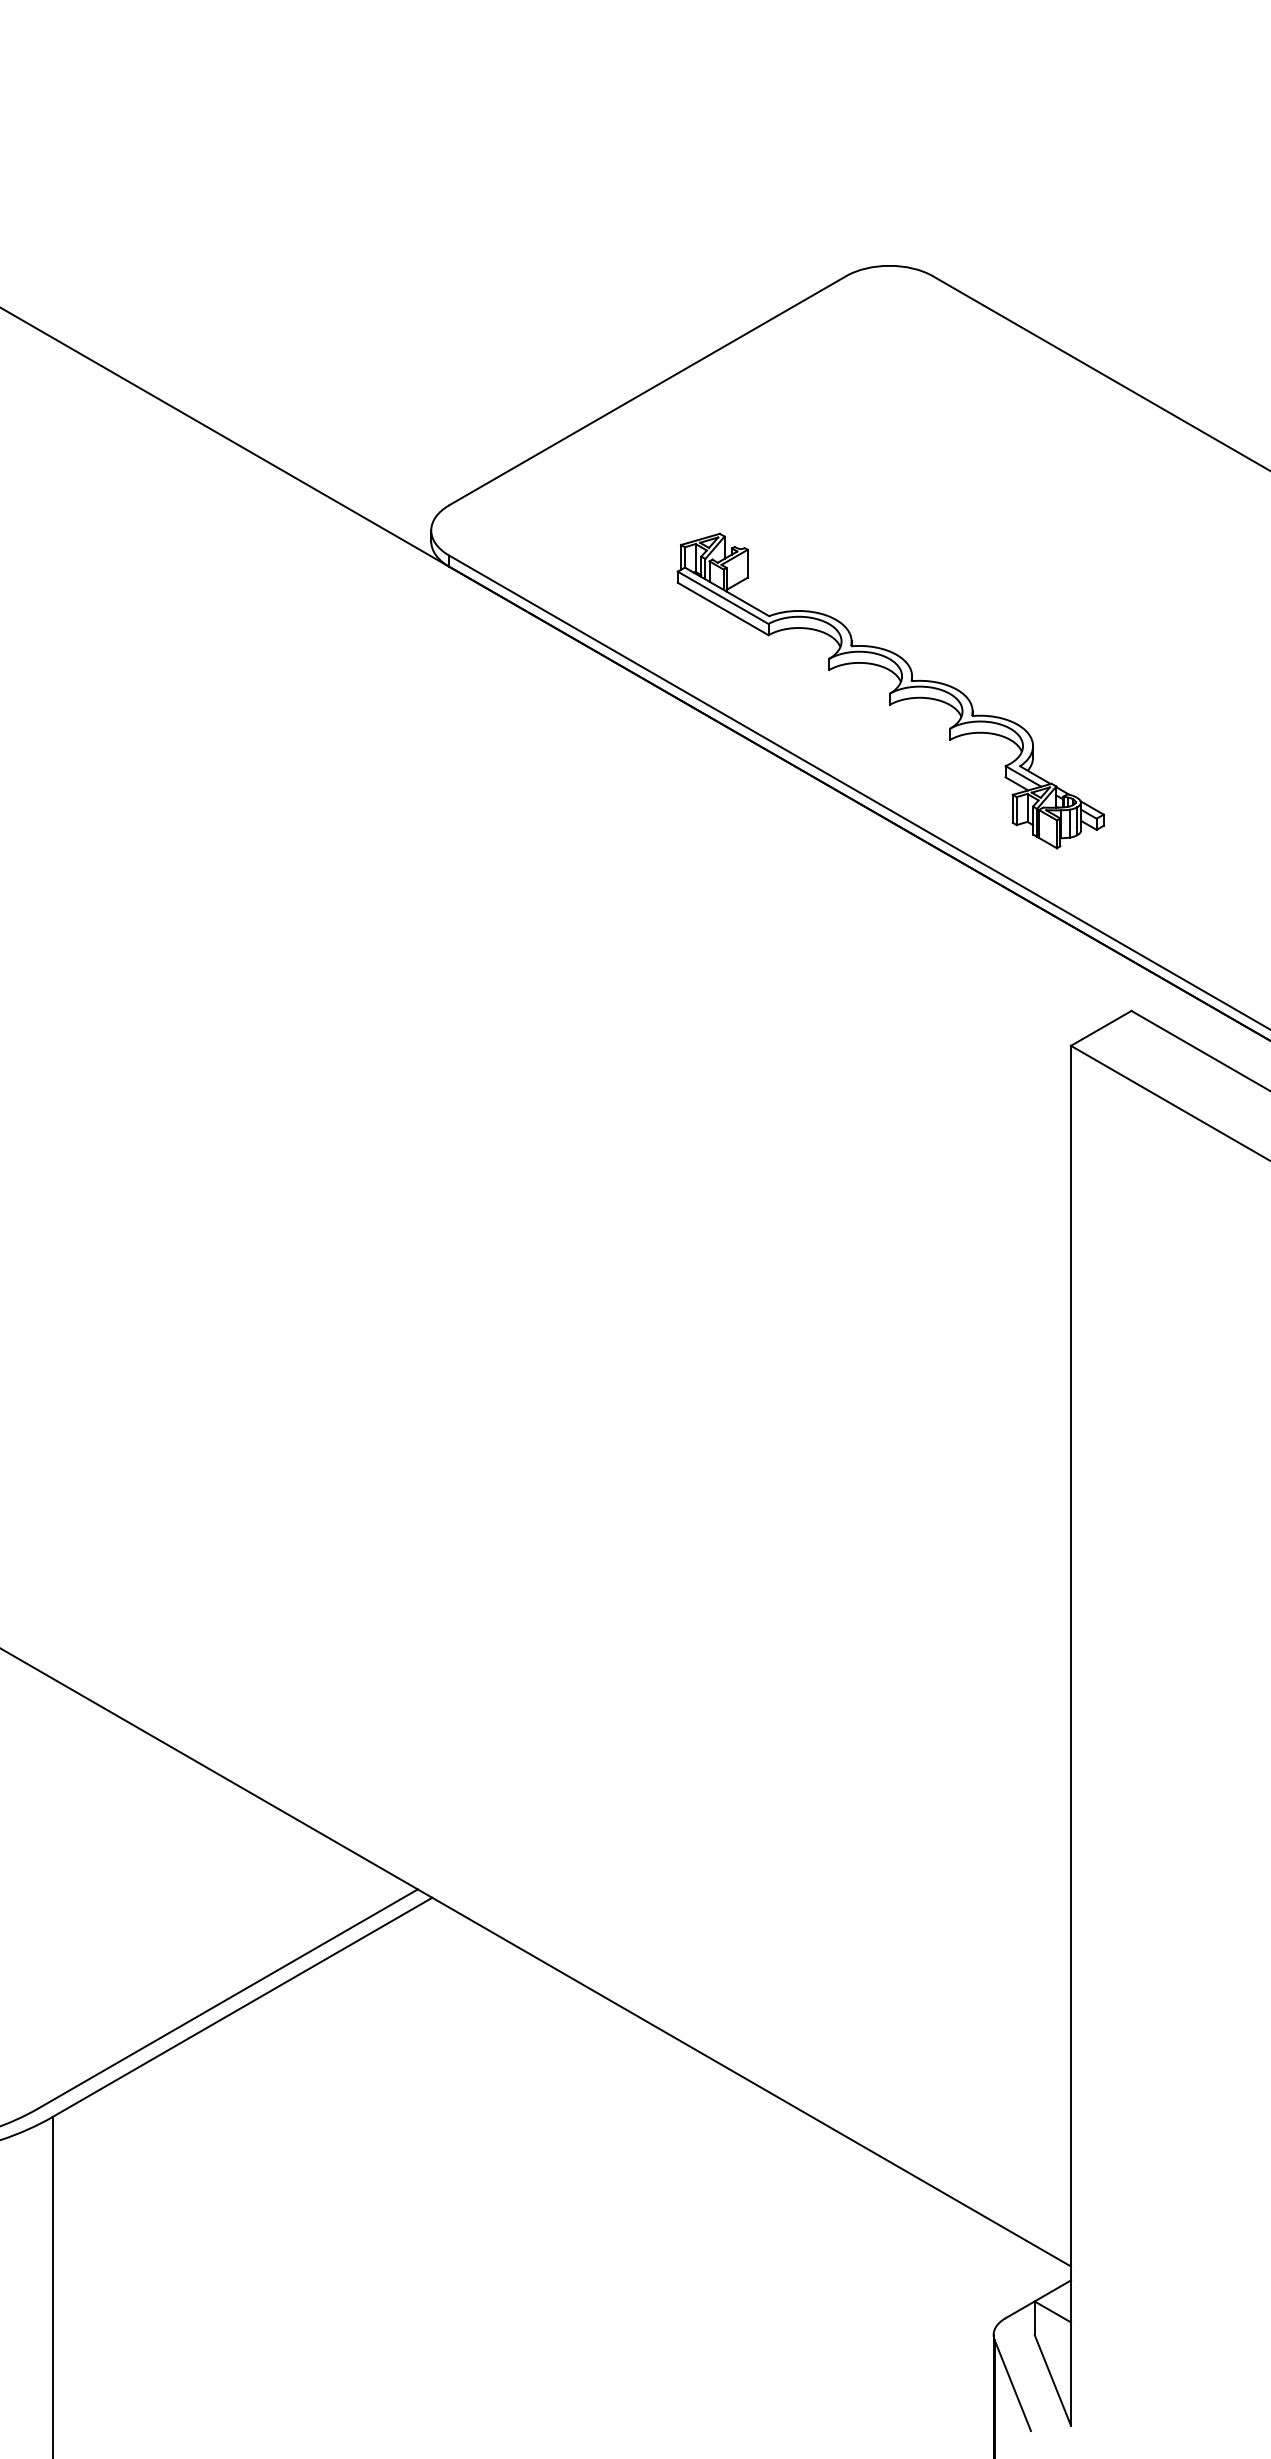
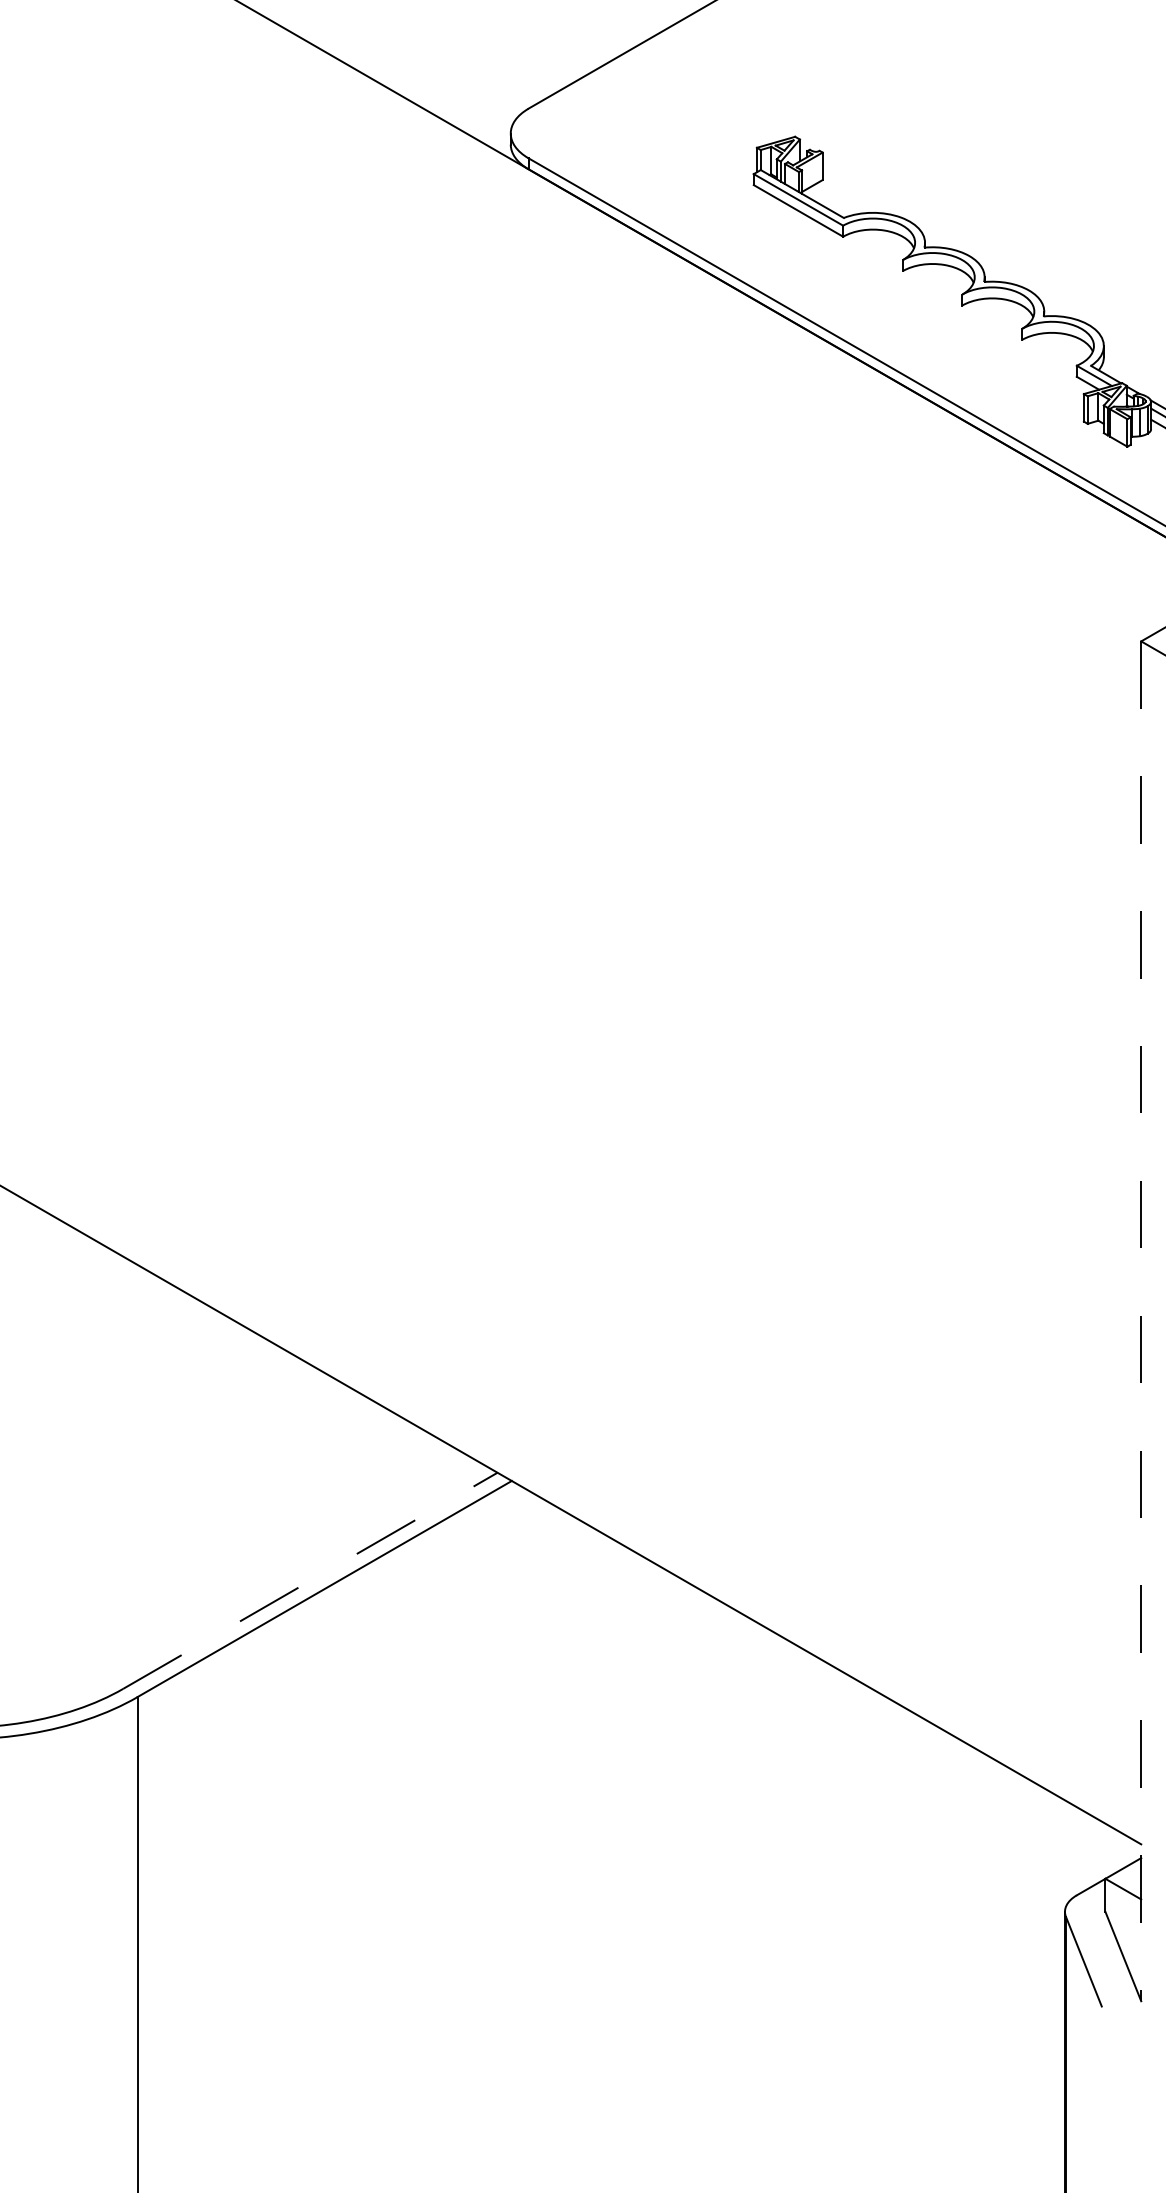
line: (1071, 1735) -> (1141, 1321), solid -> dashed
line: (228, 1998) -> (310, 1580), solid -> dashed

